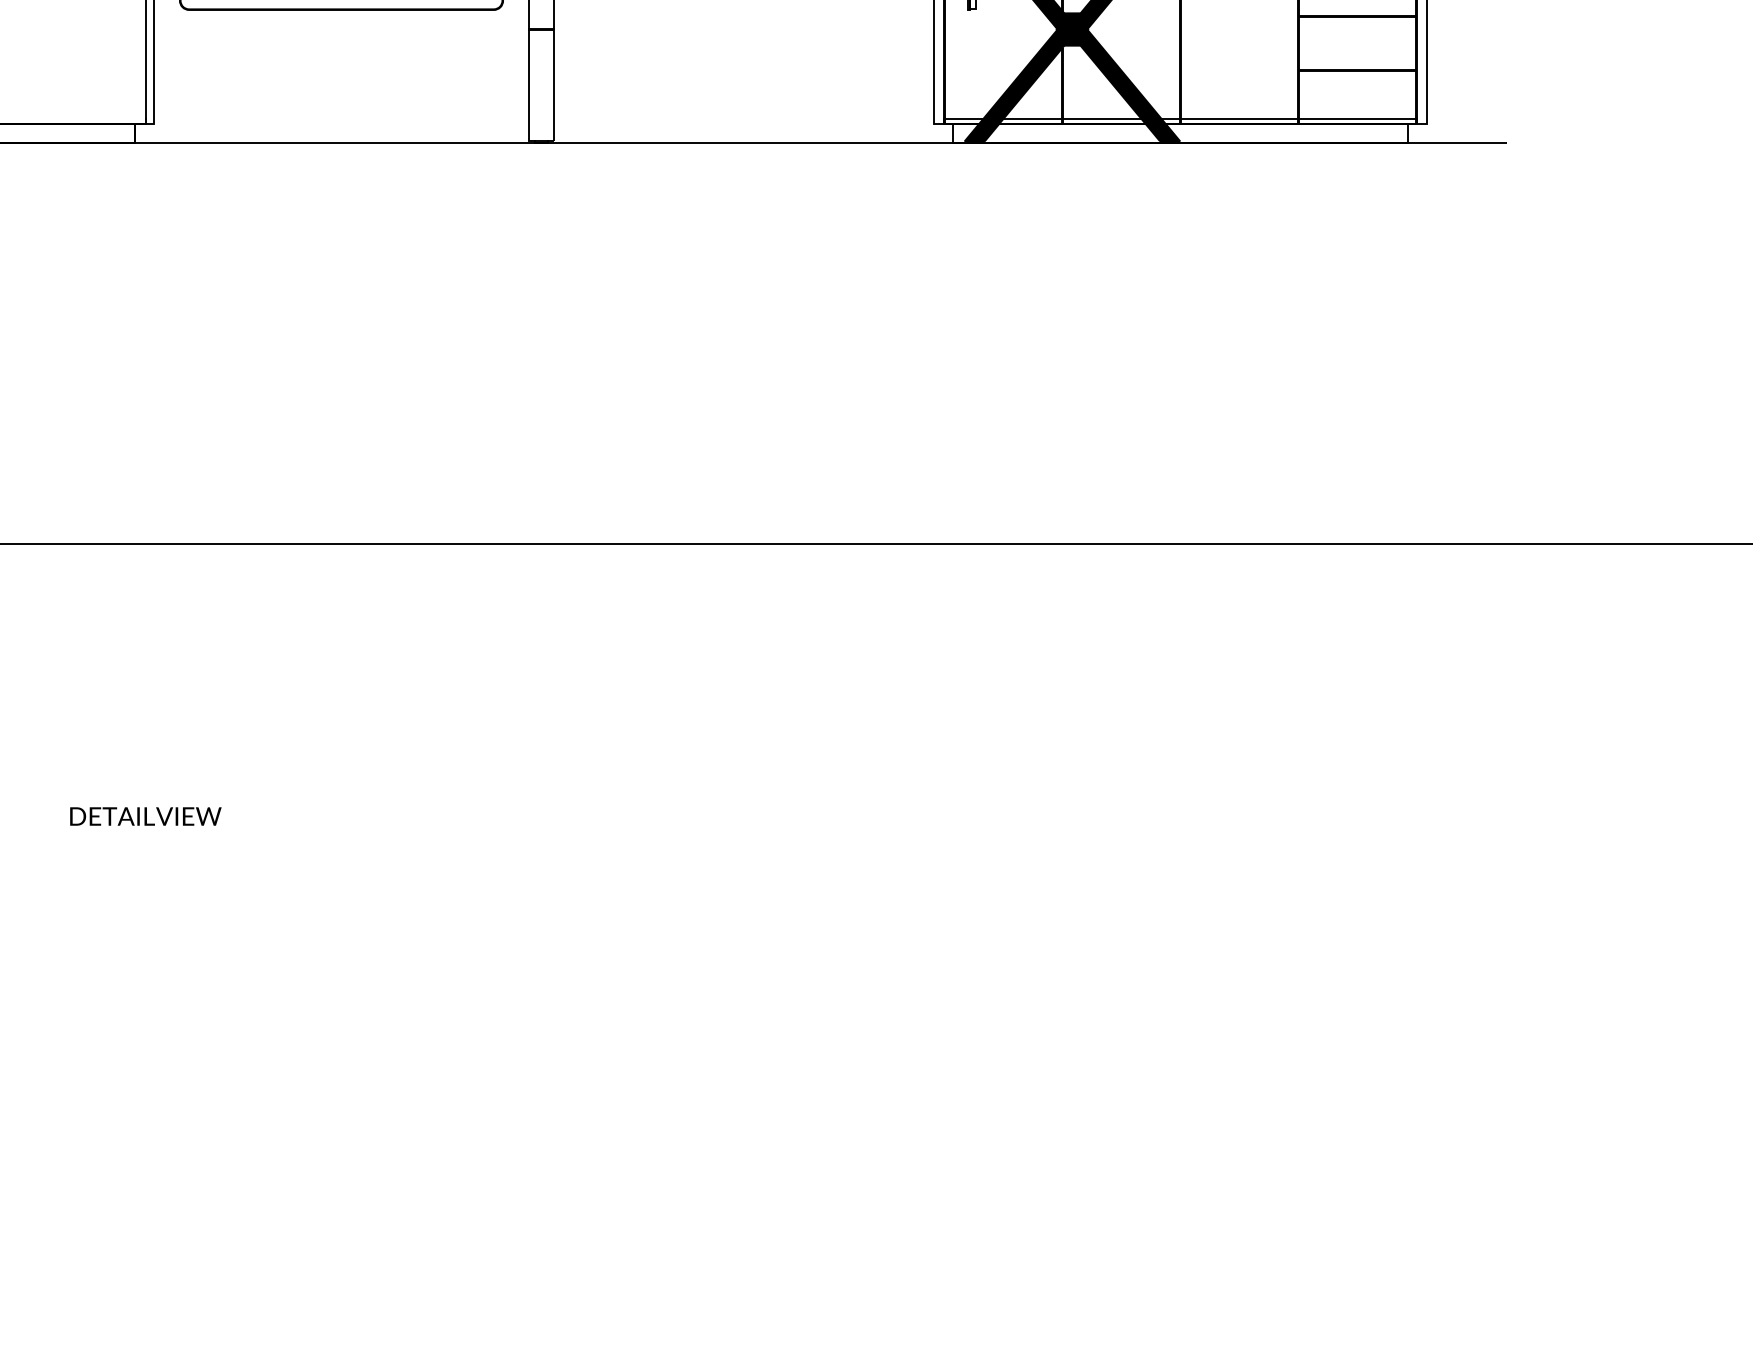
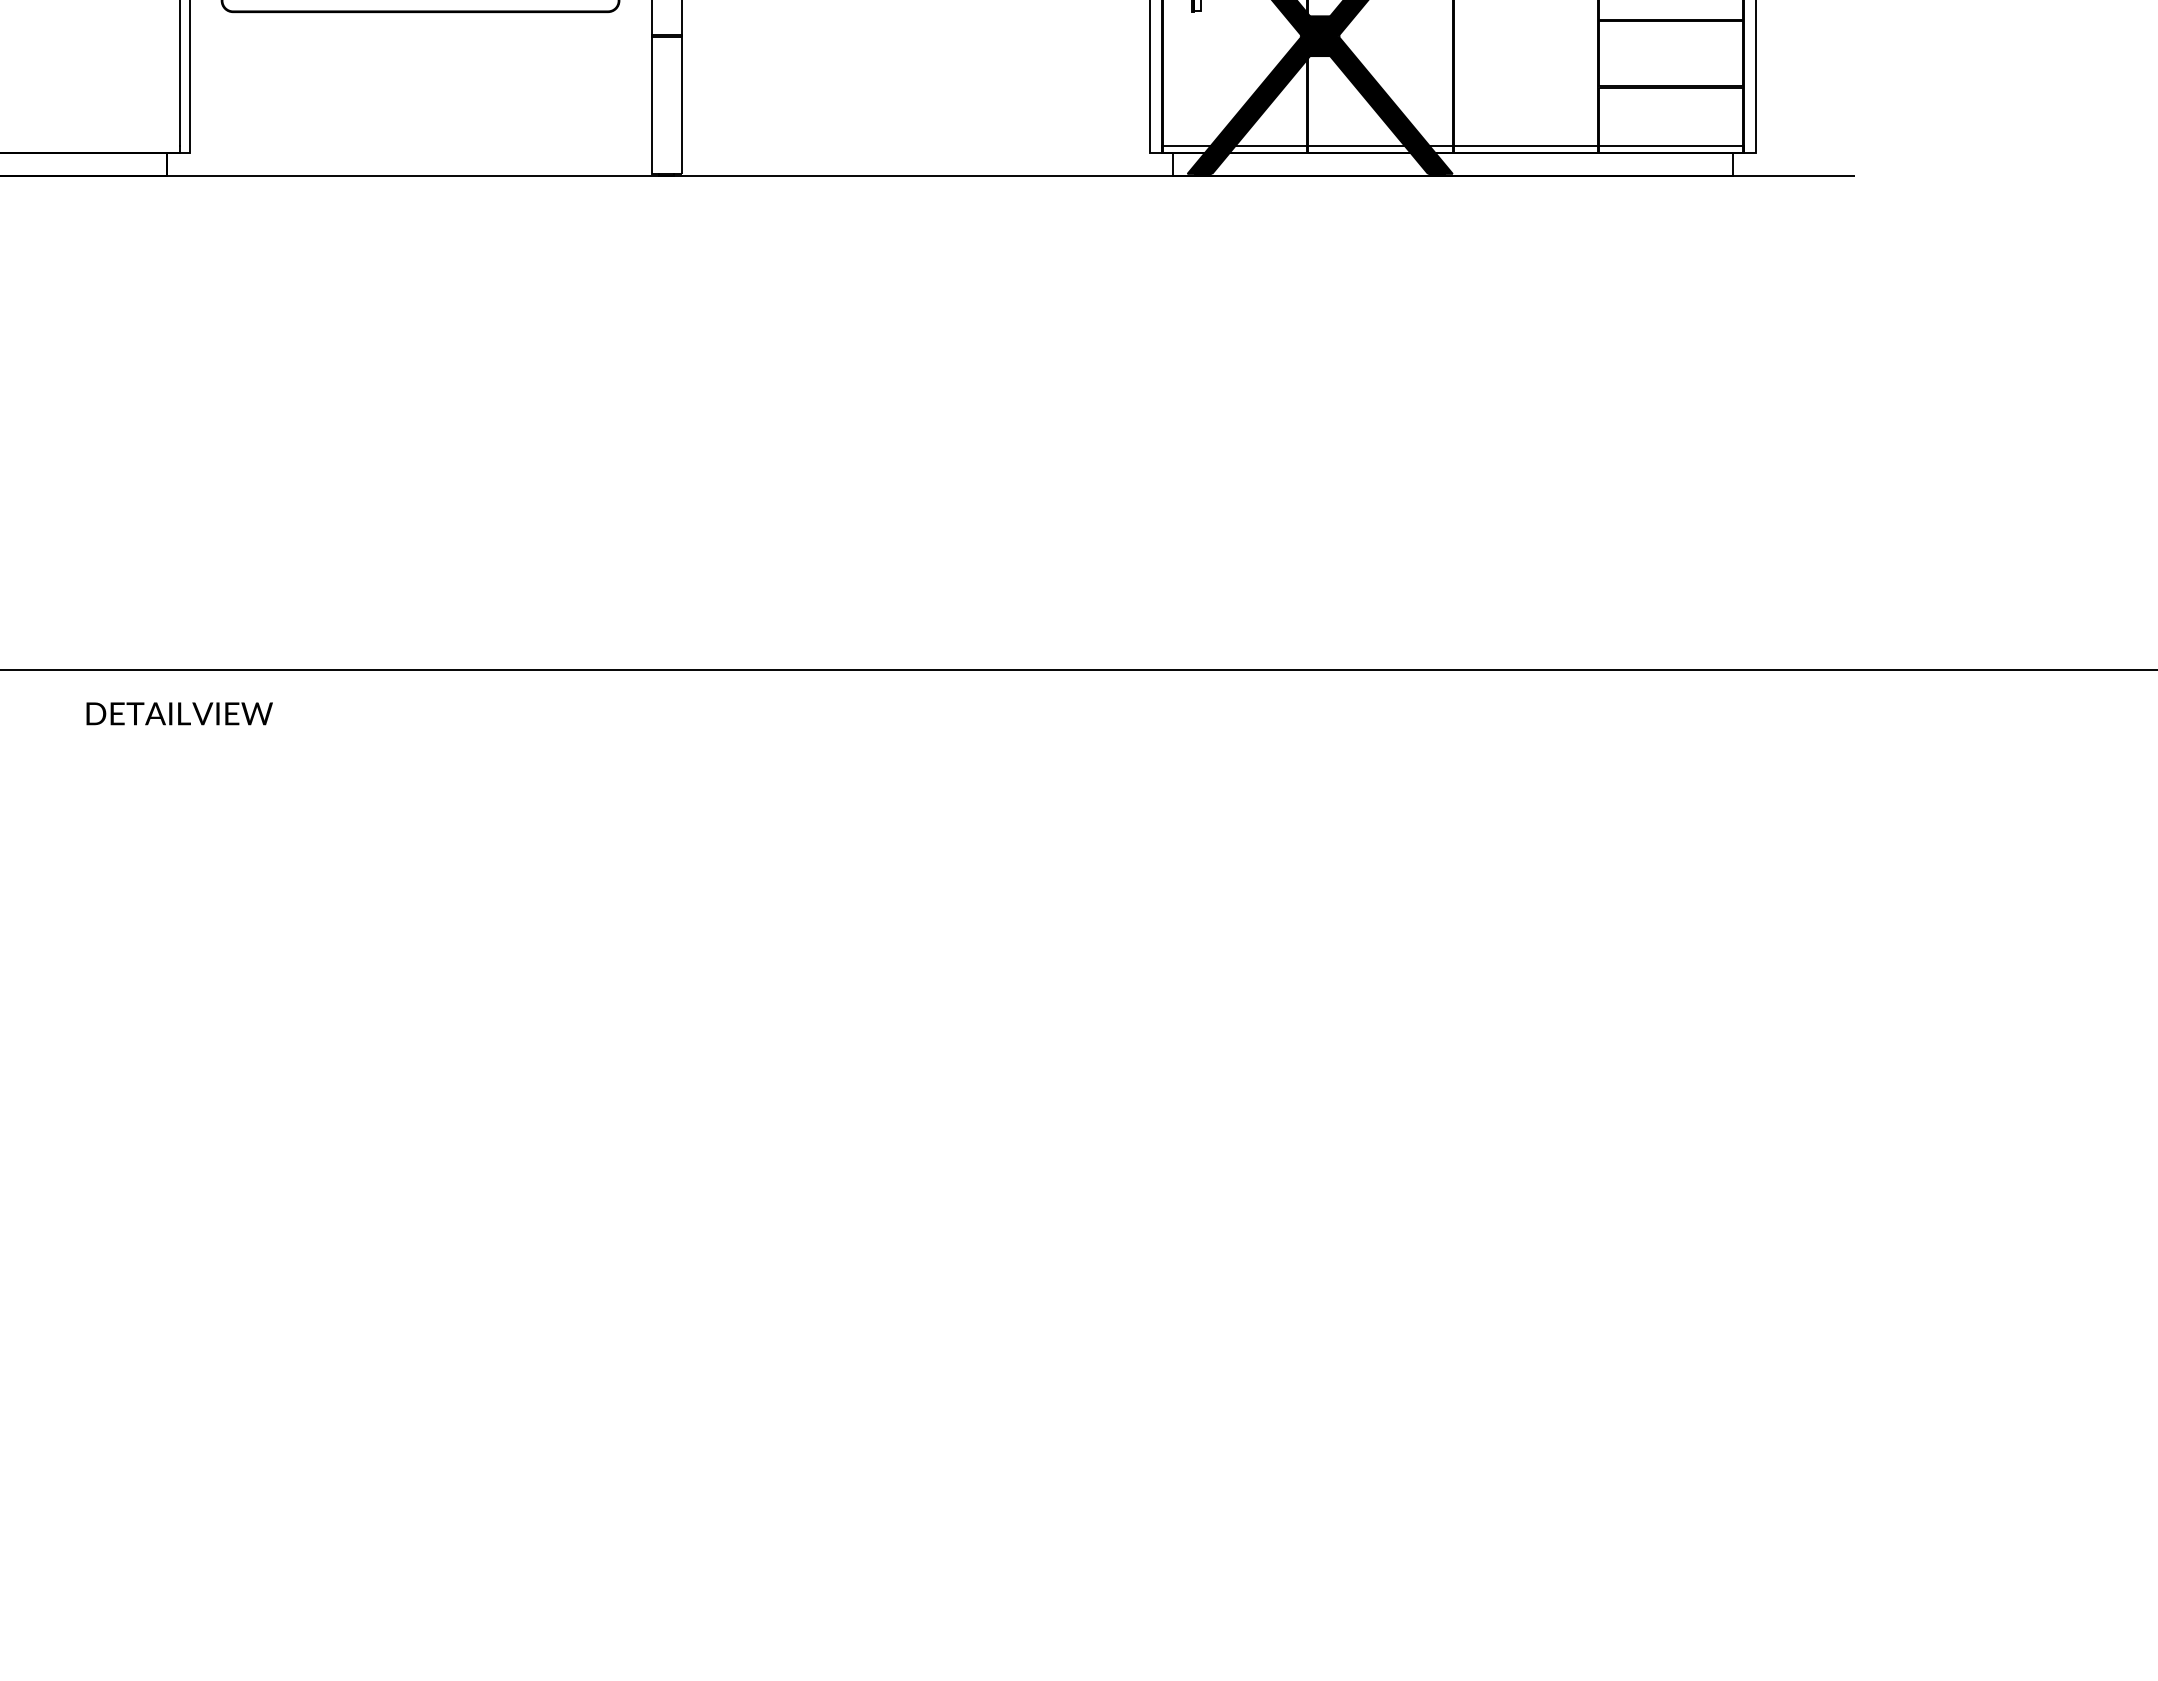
text: (145, 816) -> (179, 713), moved

